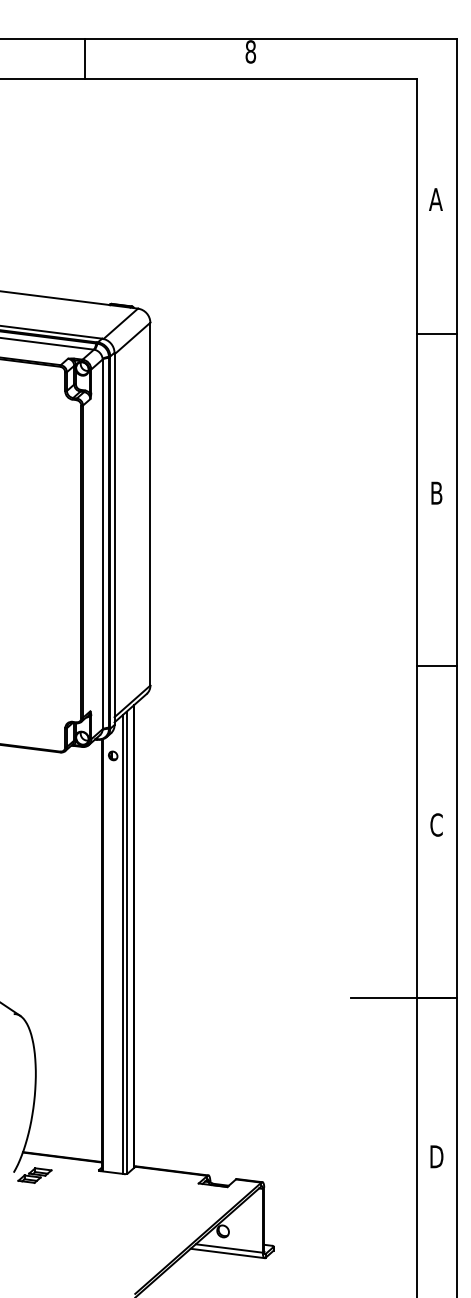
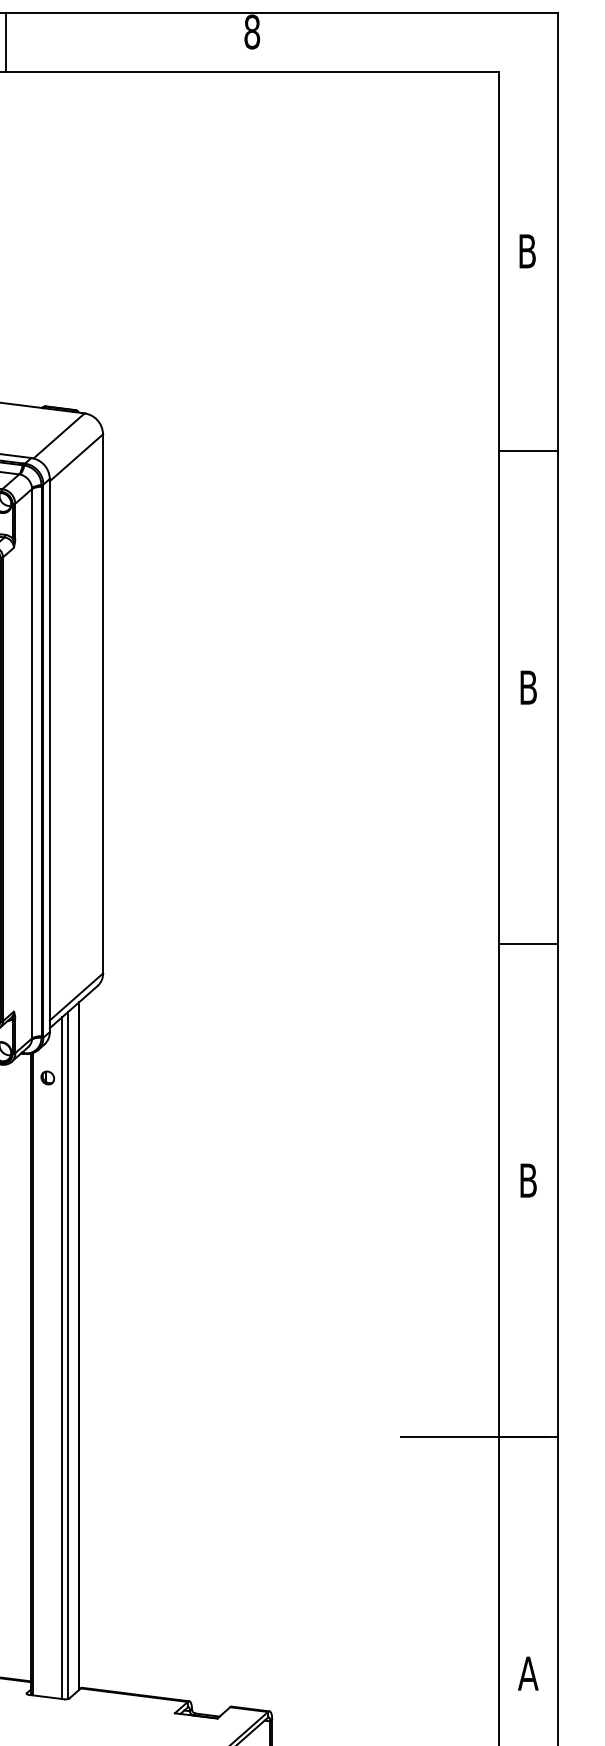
text: (435, 199) -> (526, 251), A -> B
text: (436, 824) -> (528, 1179), C -> B
text: (436, 1156) -> (528, 1673), D -> A

